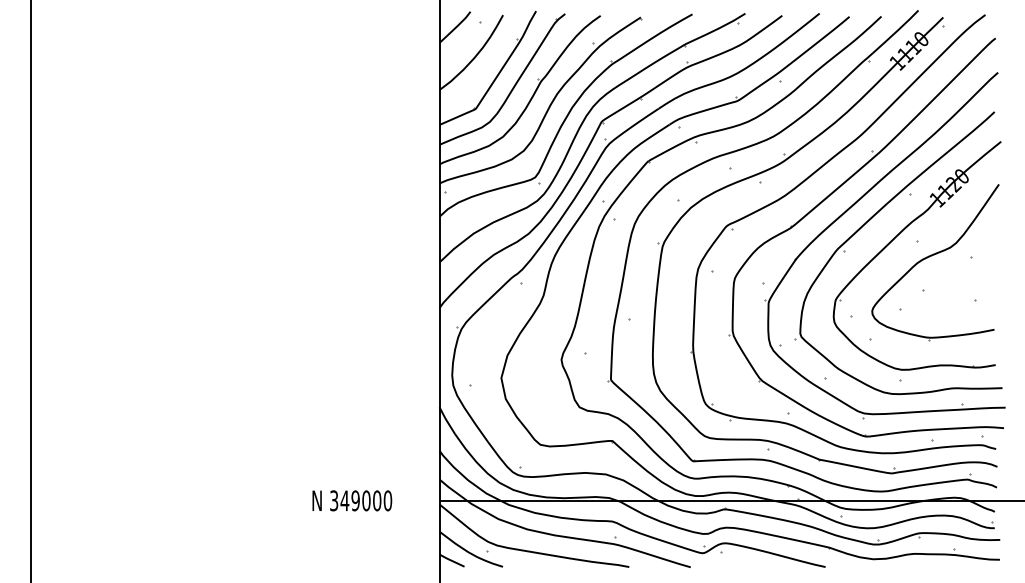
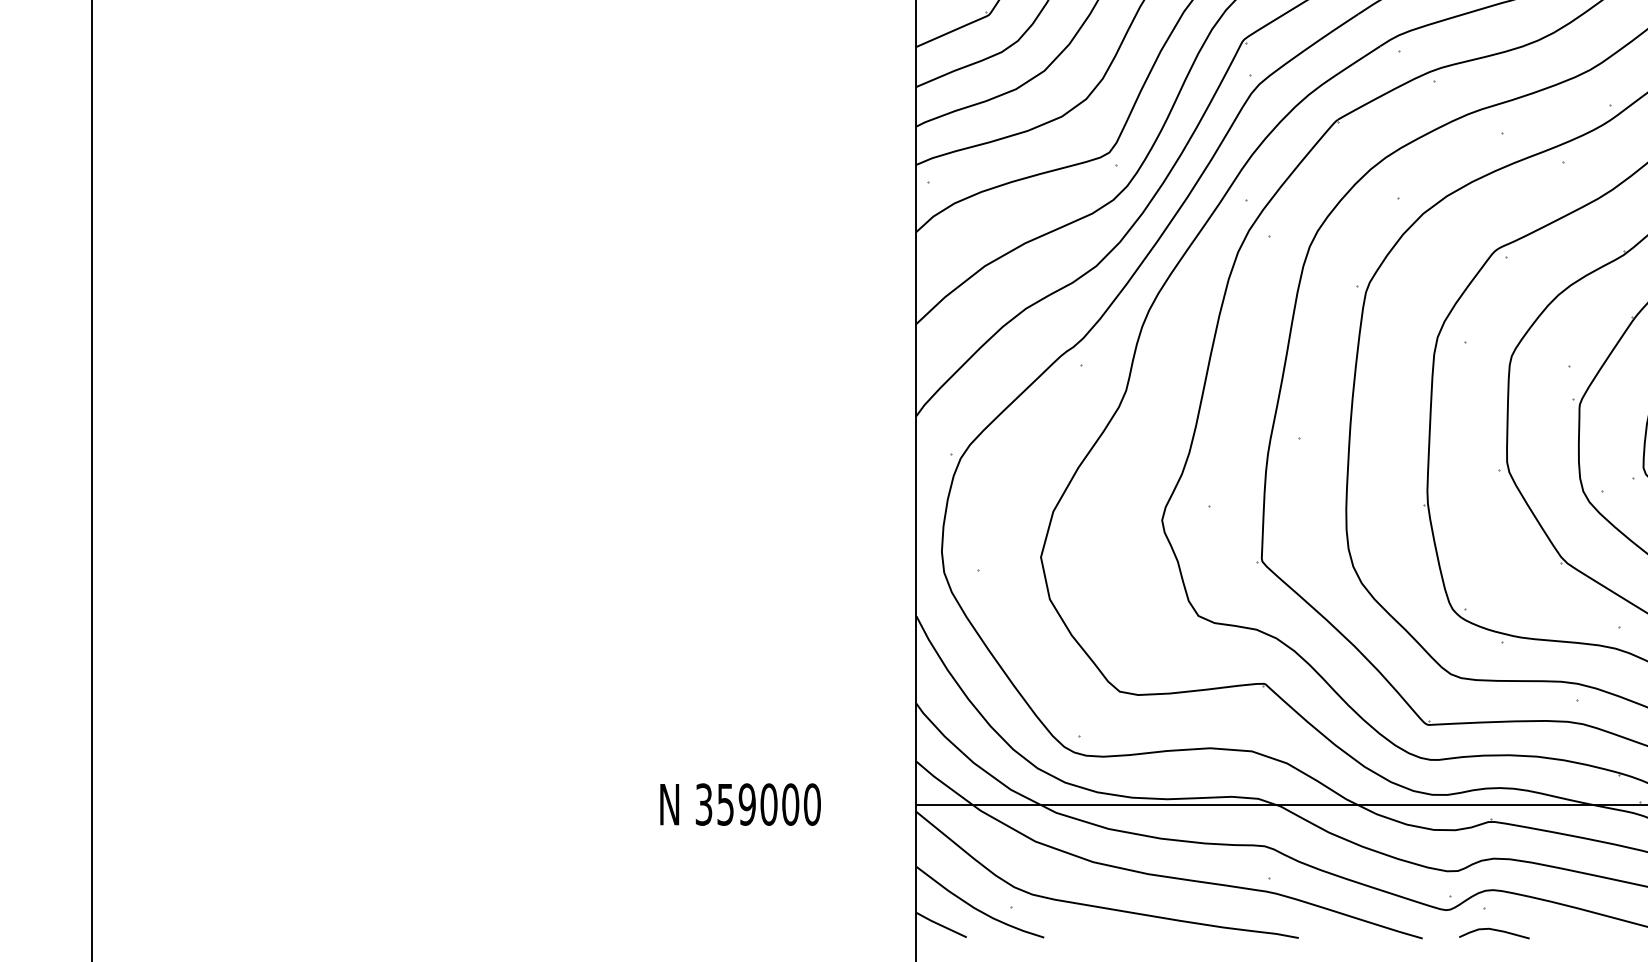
text: (344, 500) -> (724, 803), 349000 -> 359000
curve: (725, 563) -> (1492, 930), added

